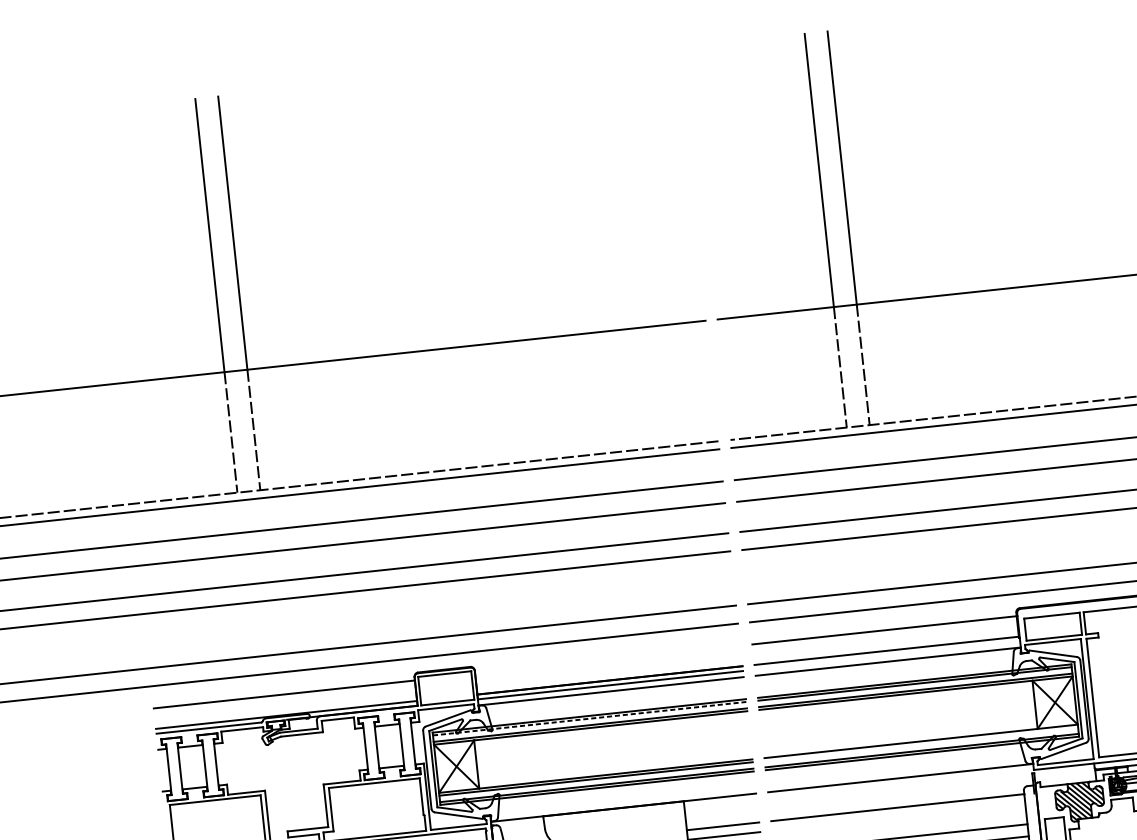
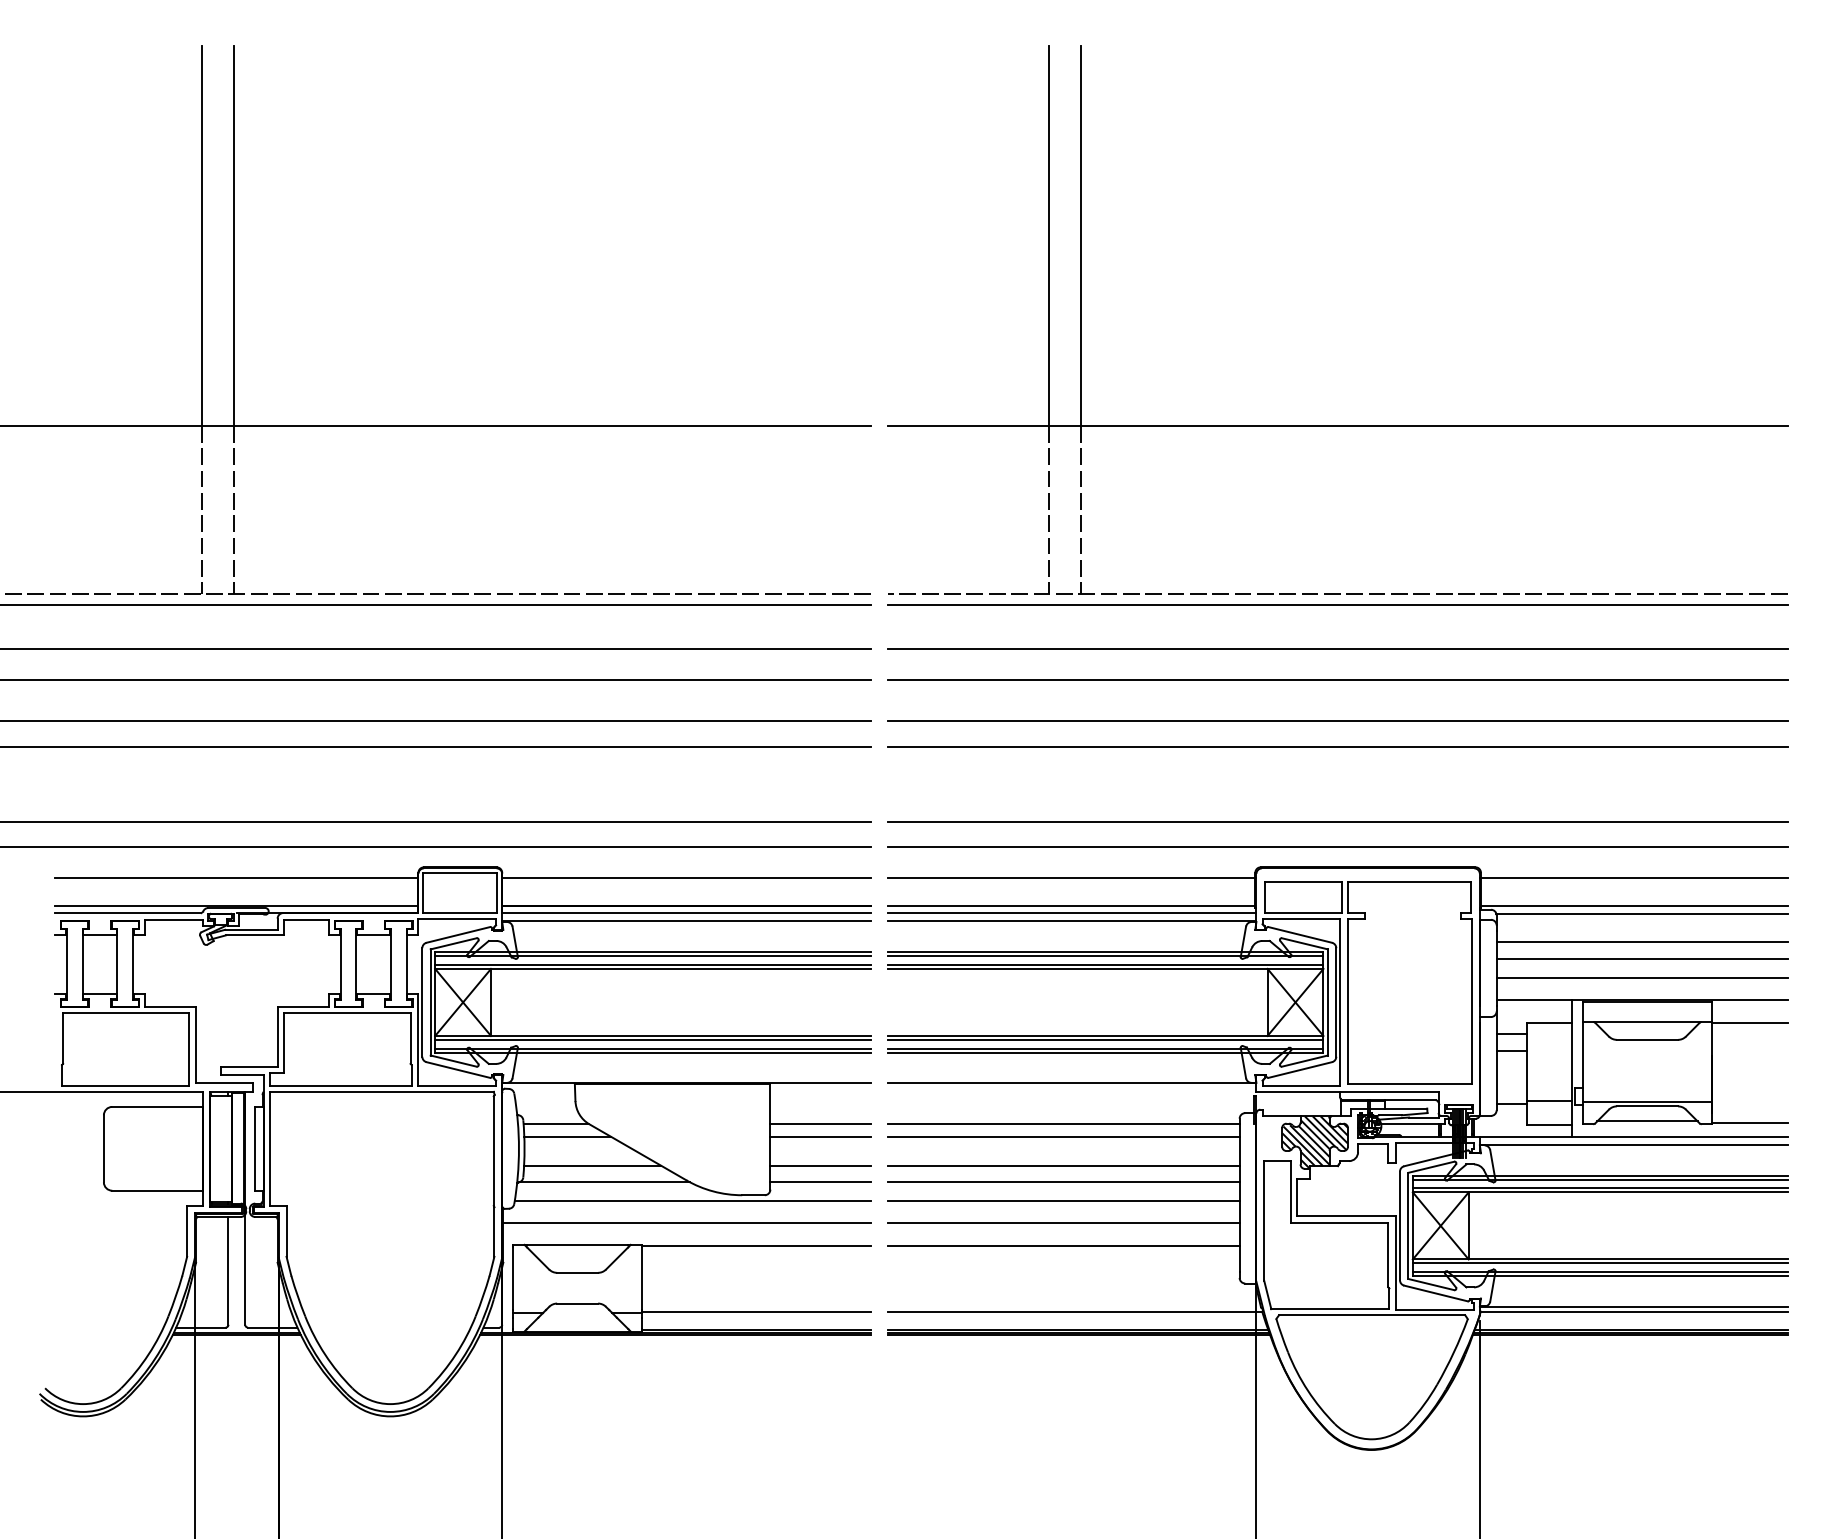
line: (887, 655) -> (1071, 913), added
line: (607, 659) -> (686, 877), added
line: (590, 718) -> (653, 956), dashed -> solid
line: (921, 743) -> (1105, 1039), added
line: (898, 817) -> (1063, 1137), added

